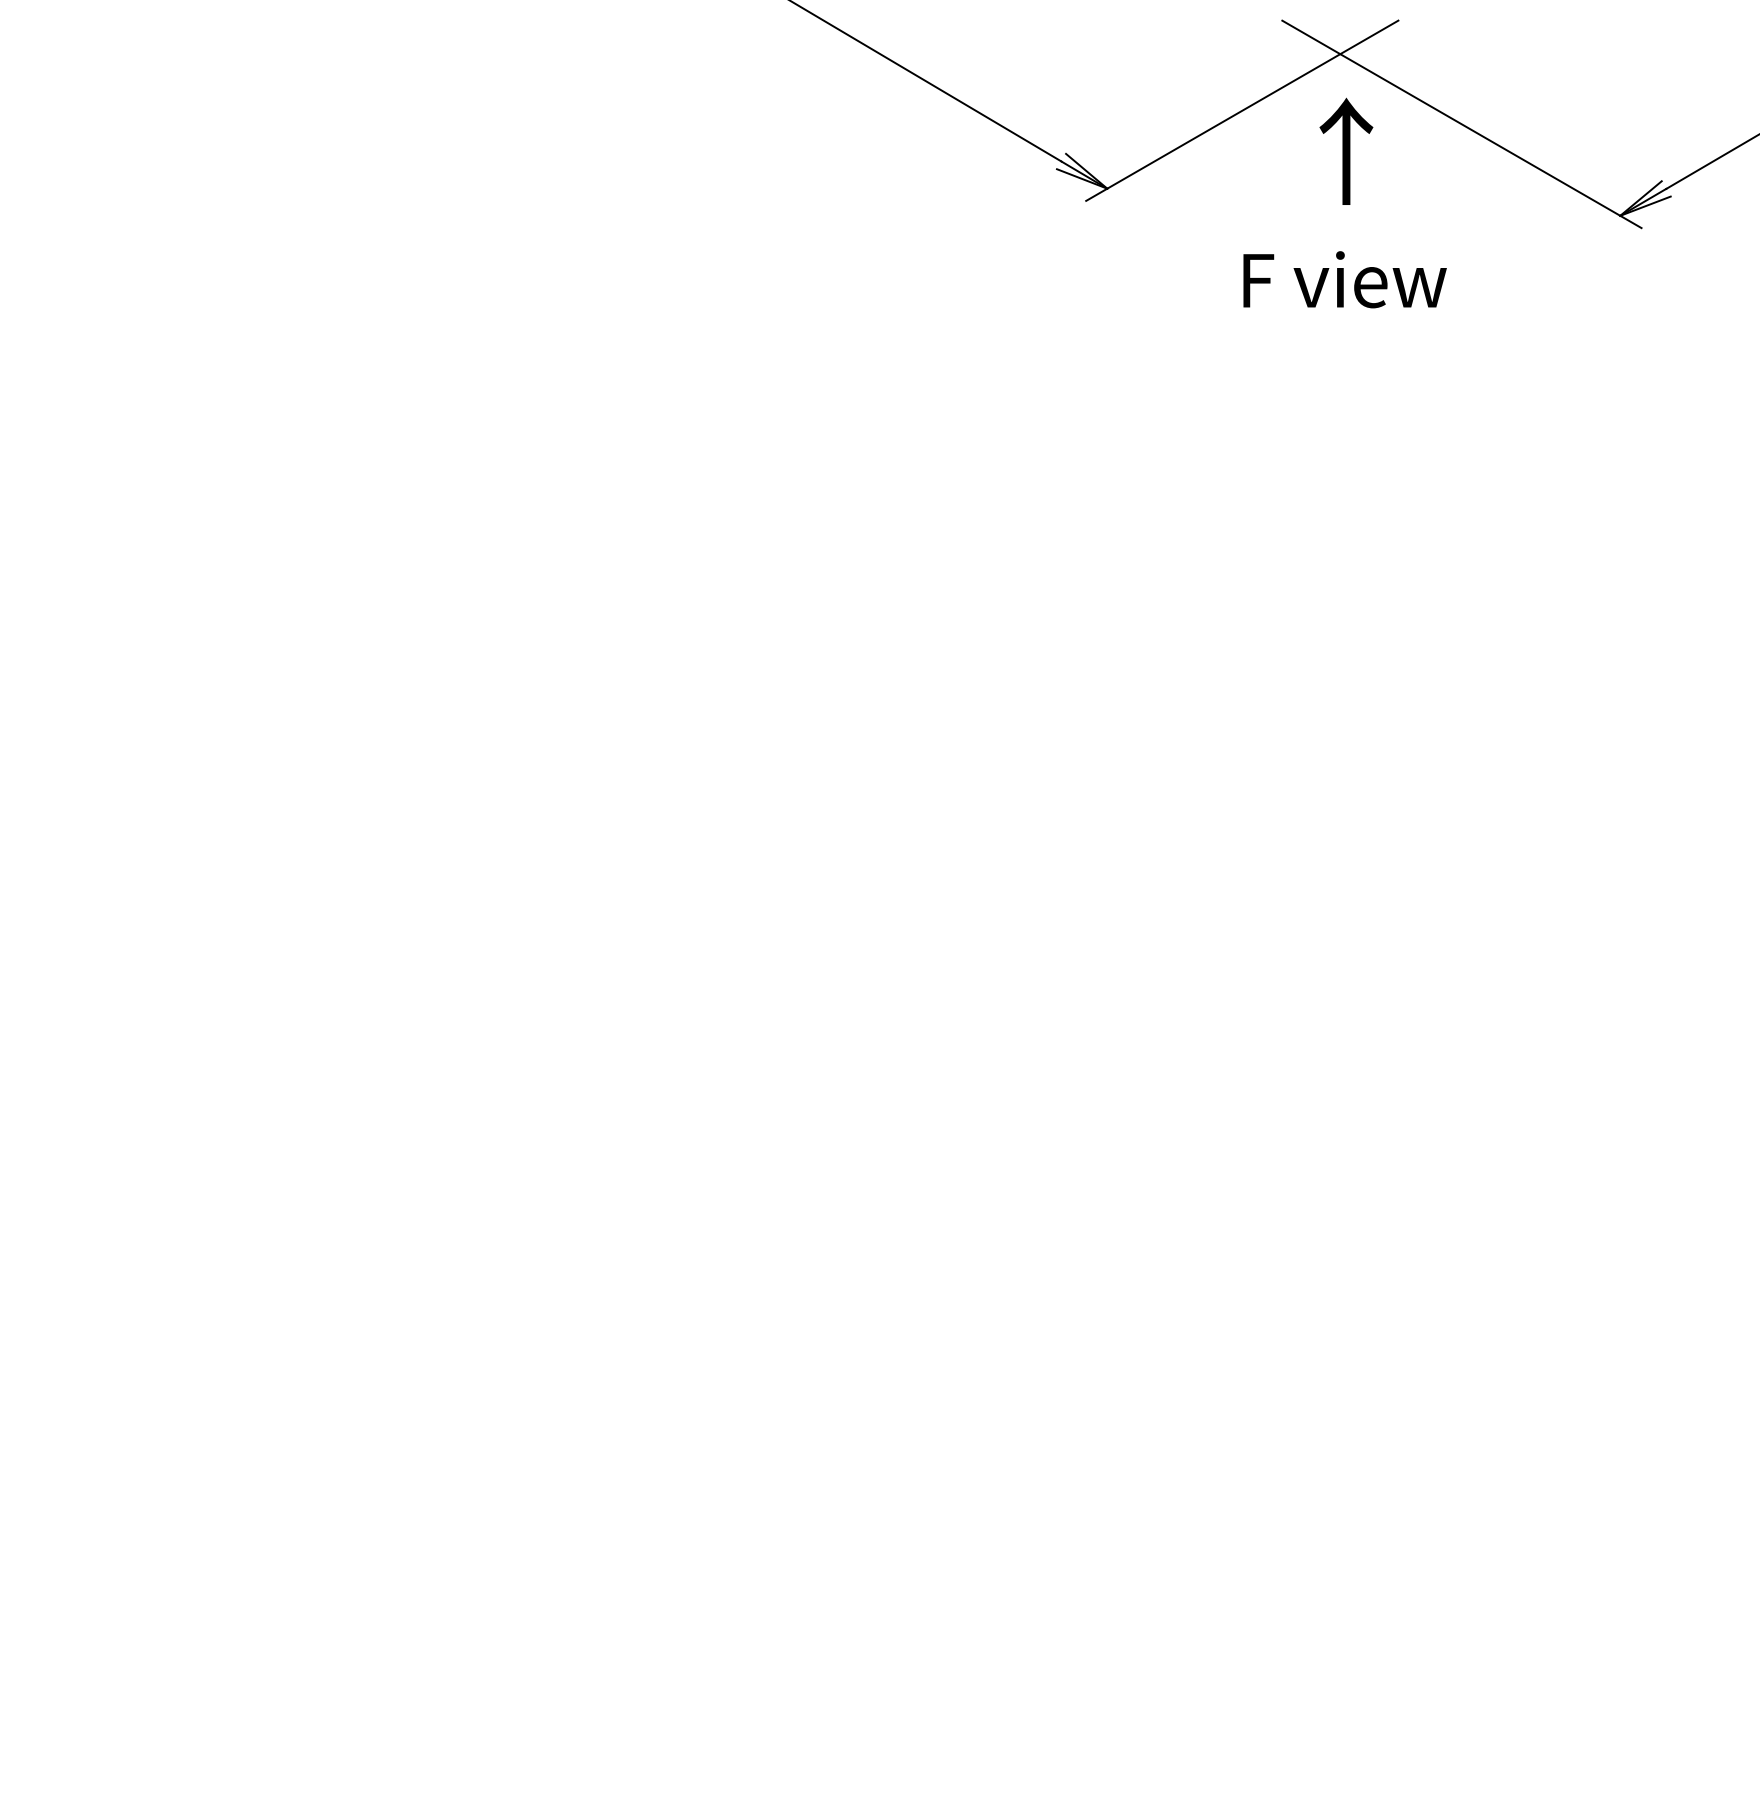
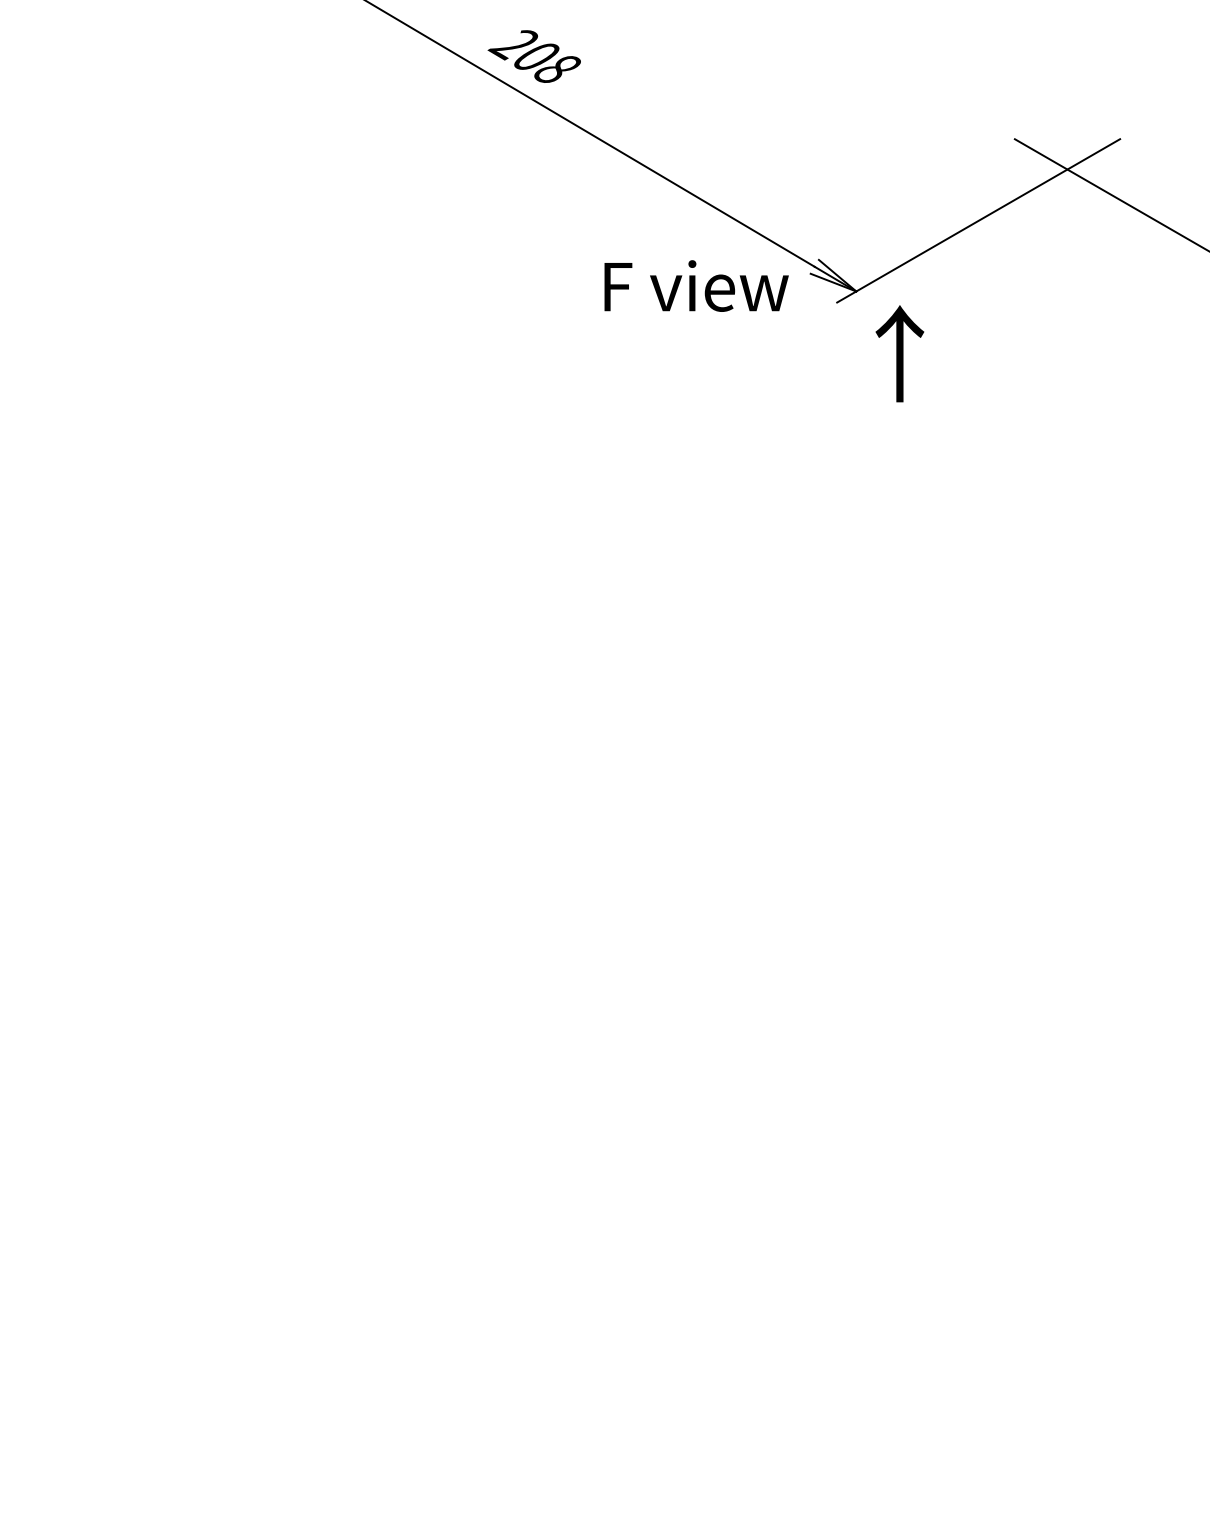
text: (1346, 150) -> (899, 352), moved
text: (1344, 279) -> (696, 285), moved

